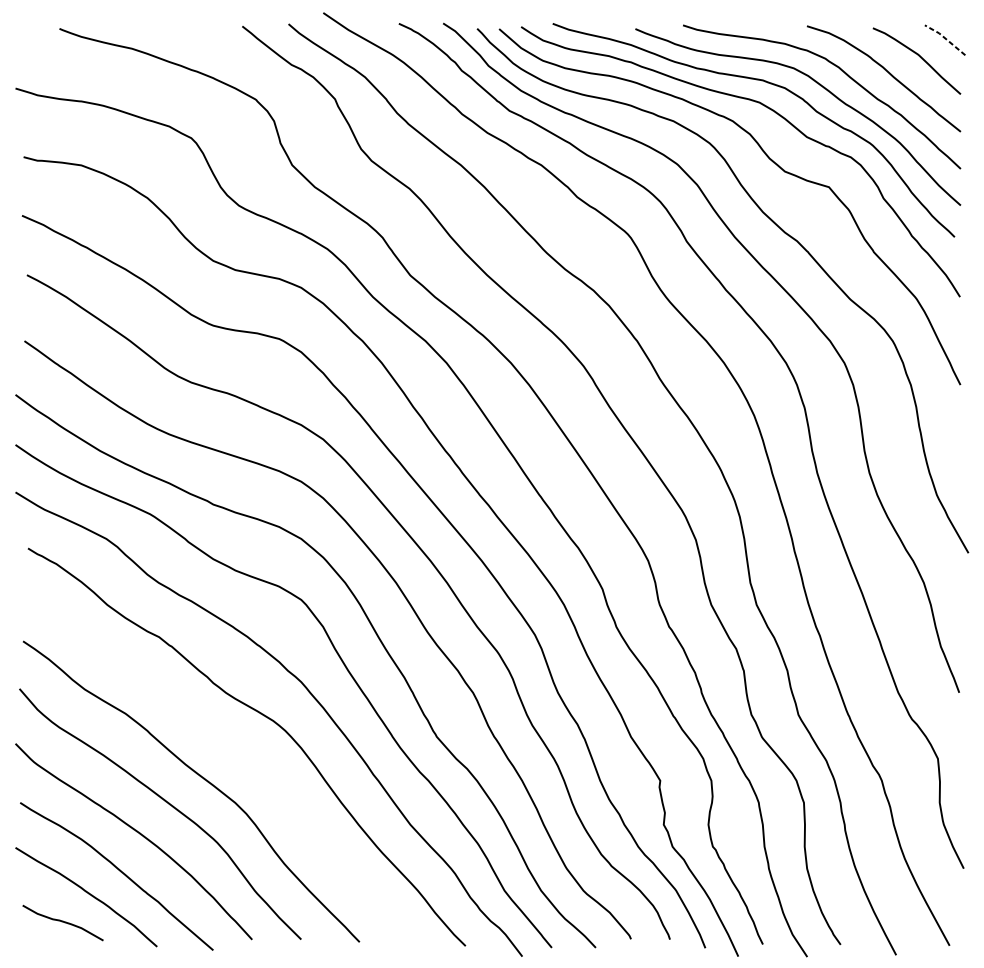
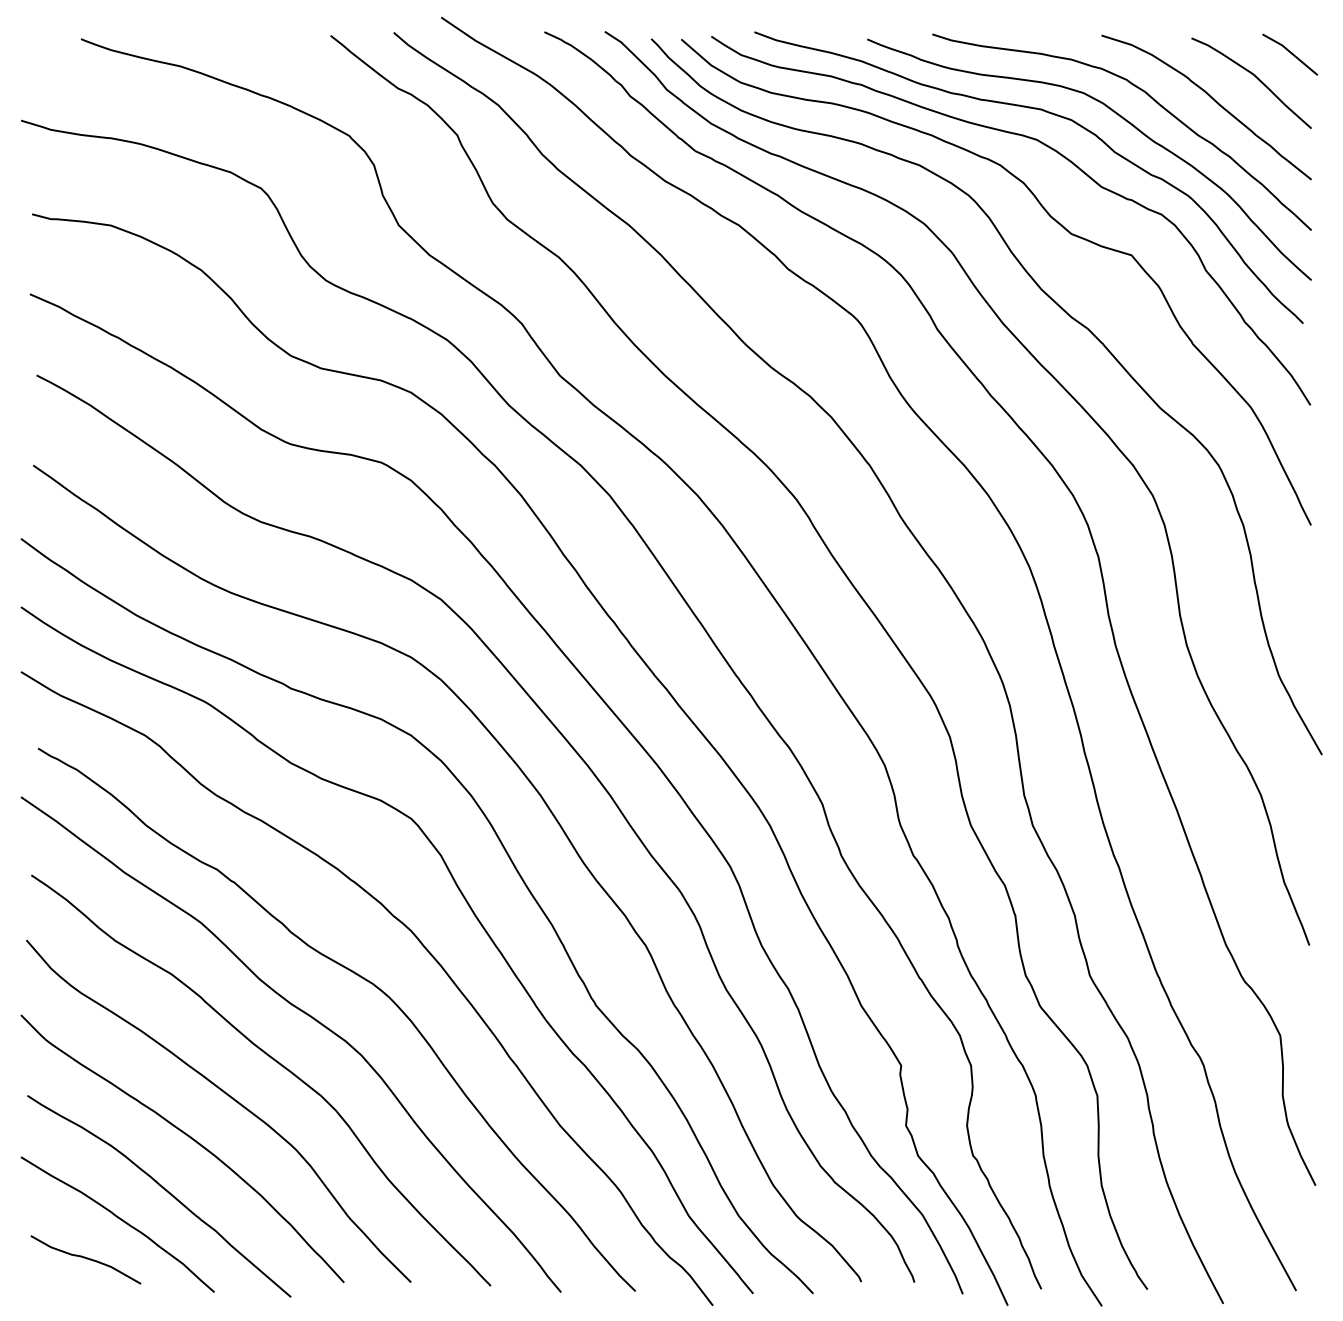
line: (945, 38) -> (1290, 52), dashed -> solid
curve: (226, 744) -> (308, 1016), added

